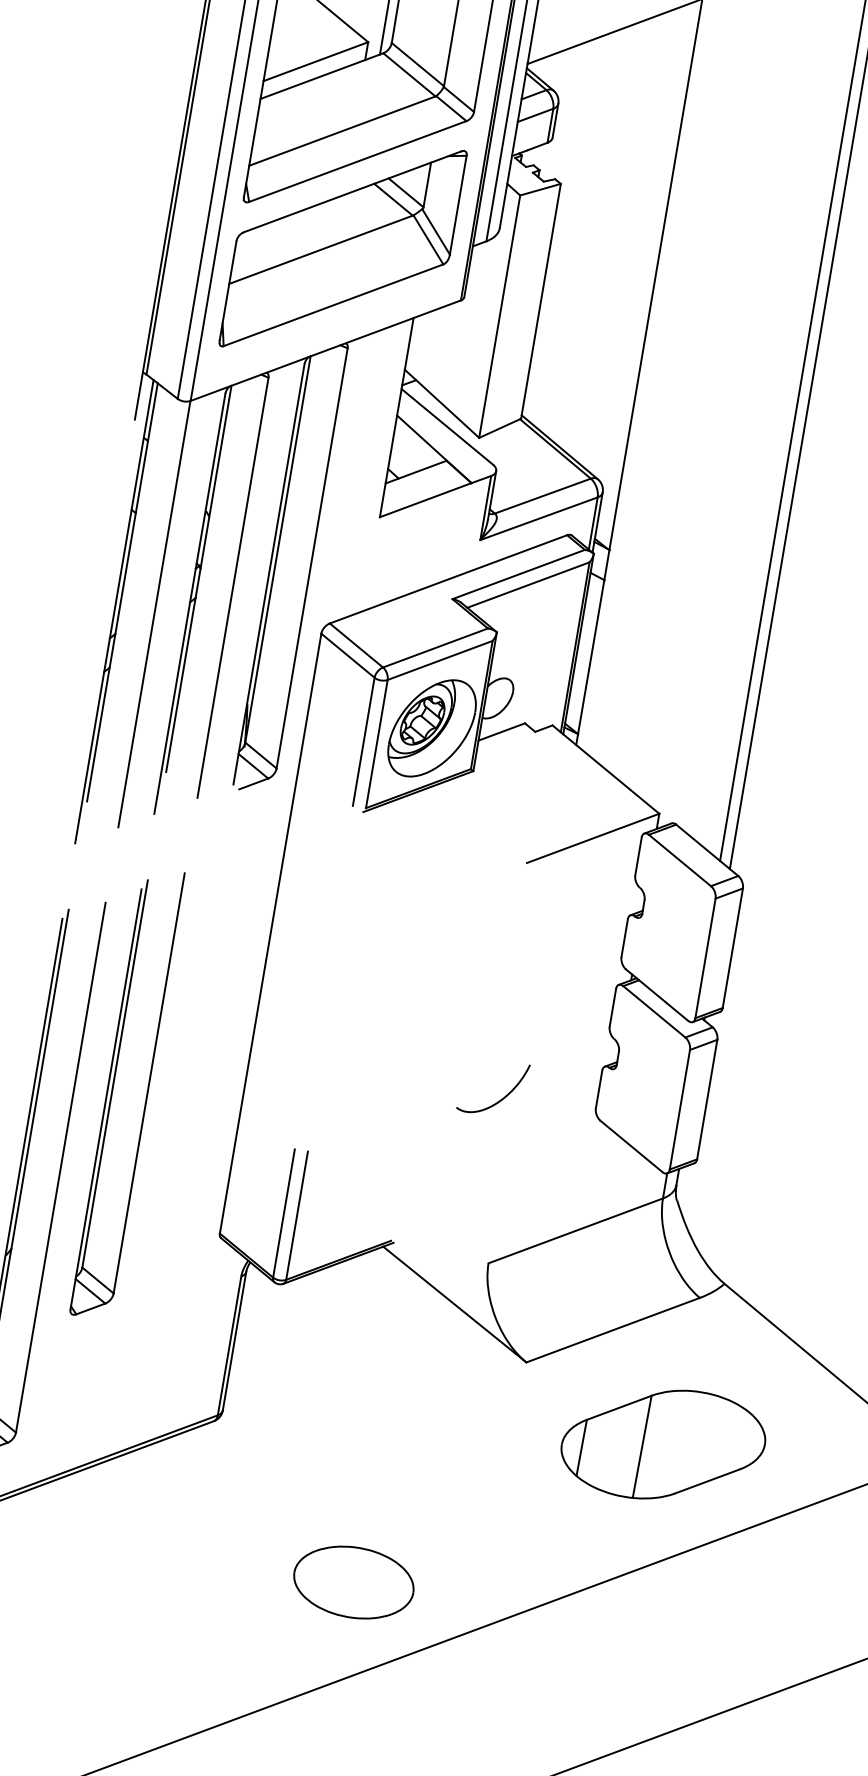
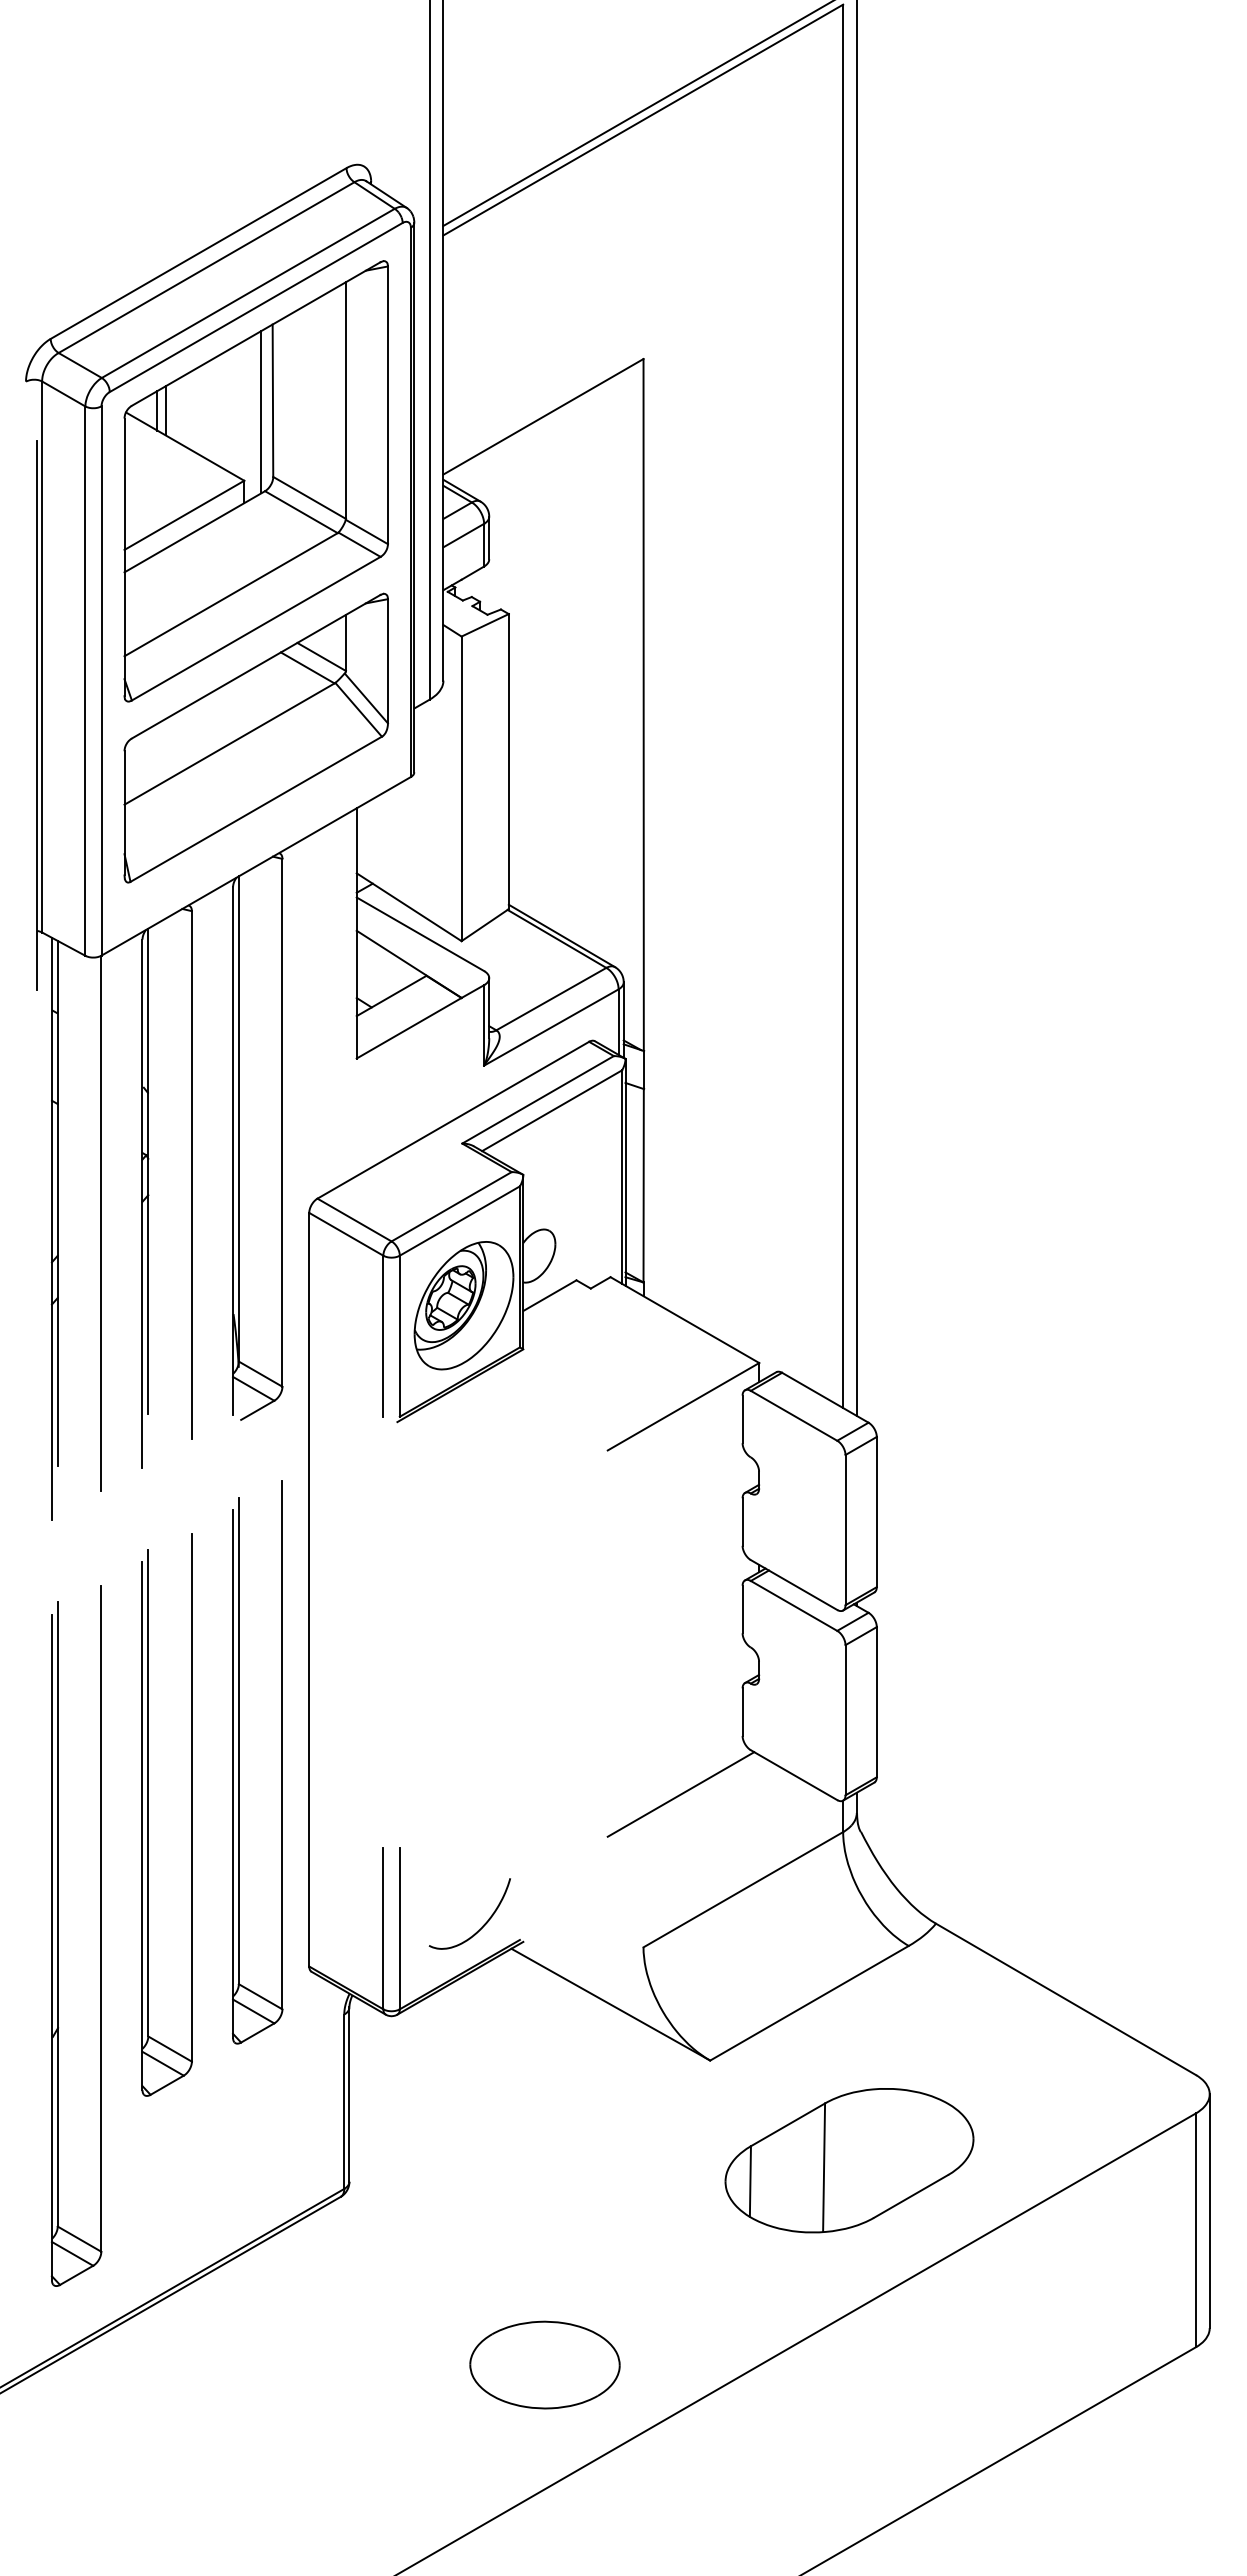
part: (191, 1061) -> (239, 1762), added
curve: (501, 1098) -> (482, 1925), moved
line: (538, 1146) -> (680, 1794), added
part: (663, 1444) -> (849, 2160), moved

